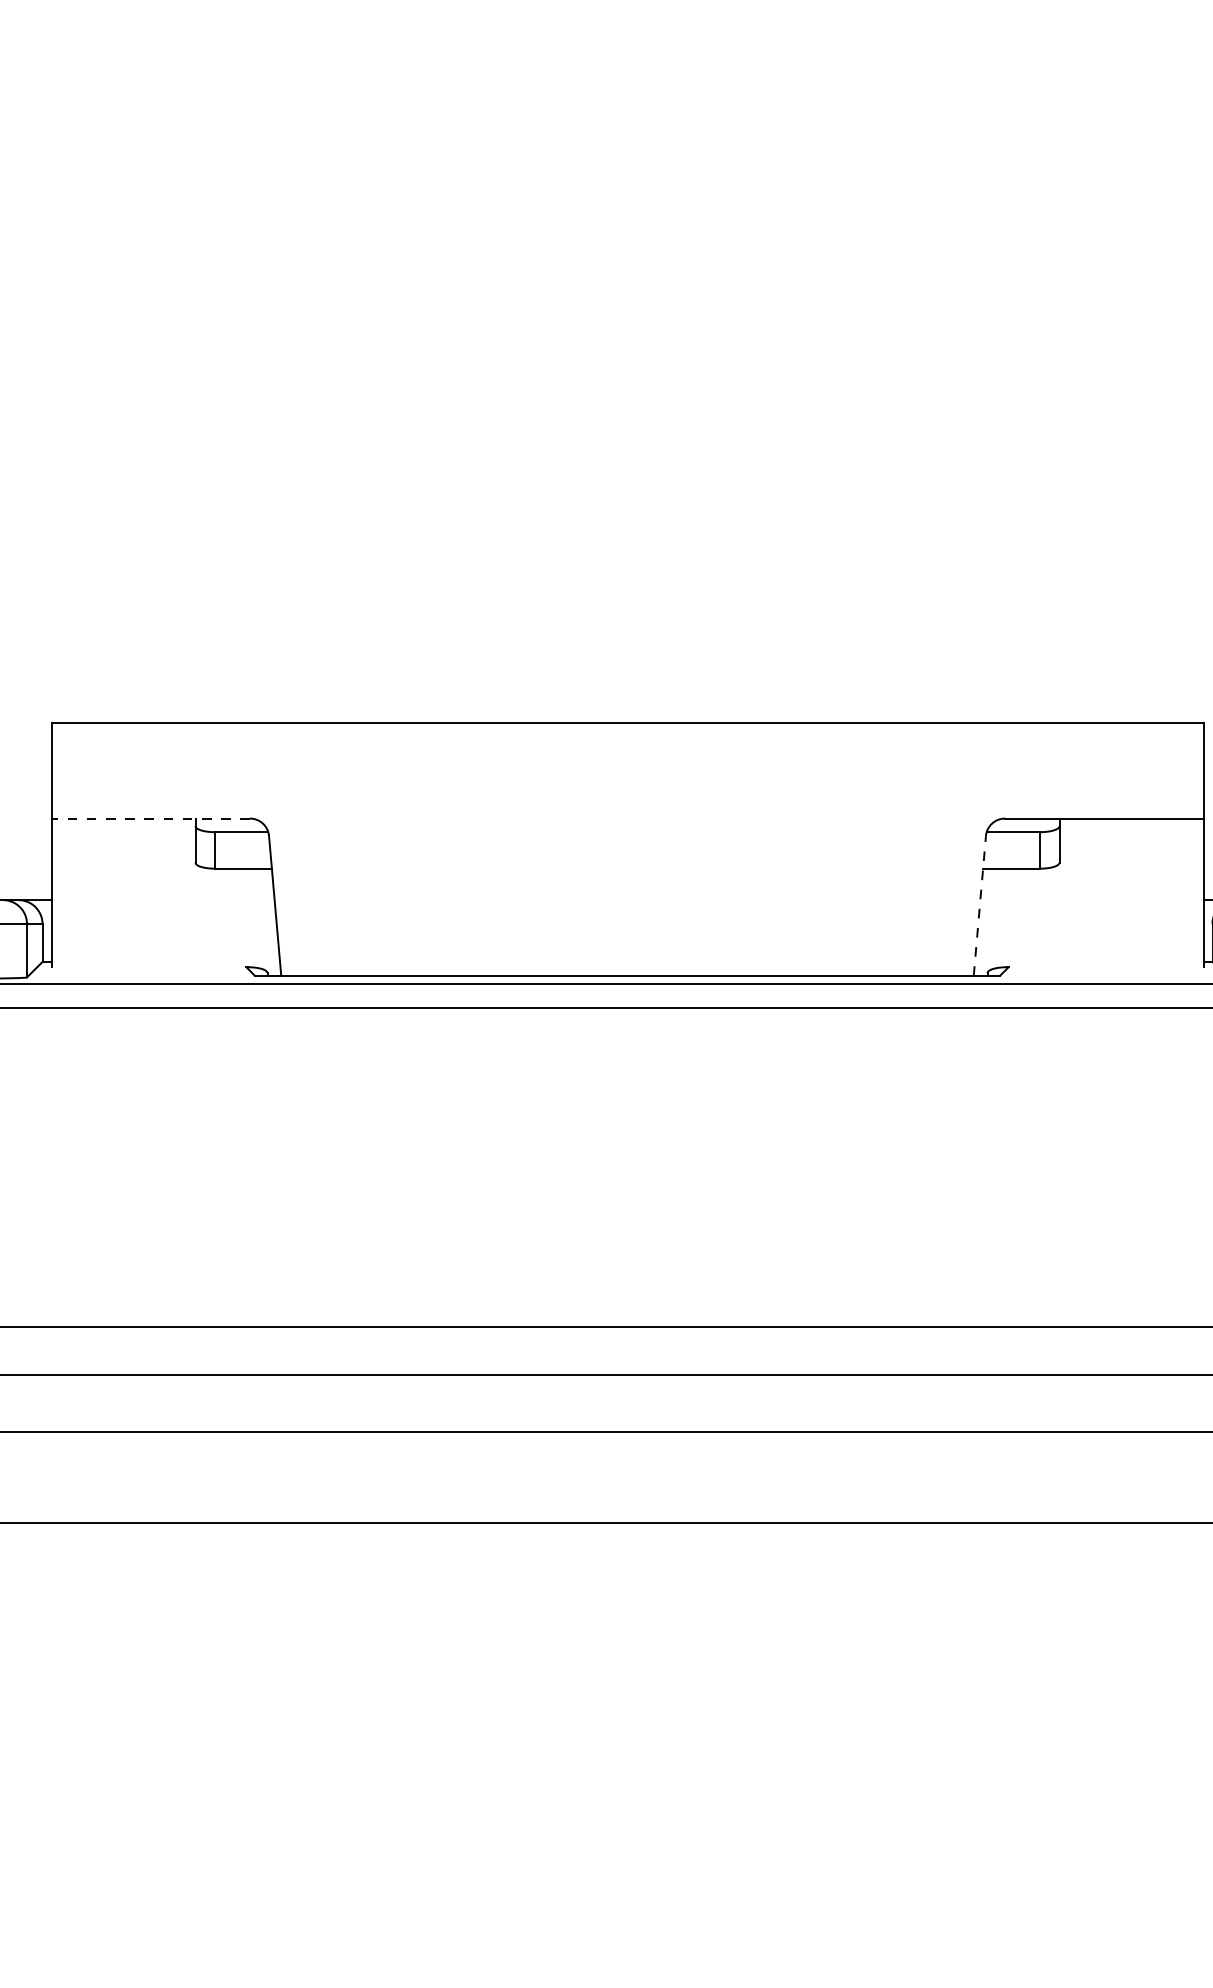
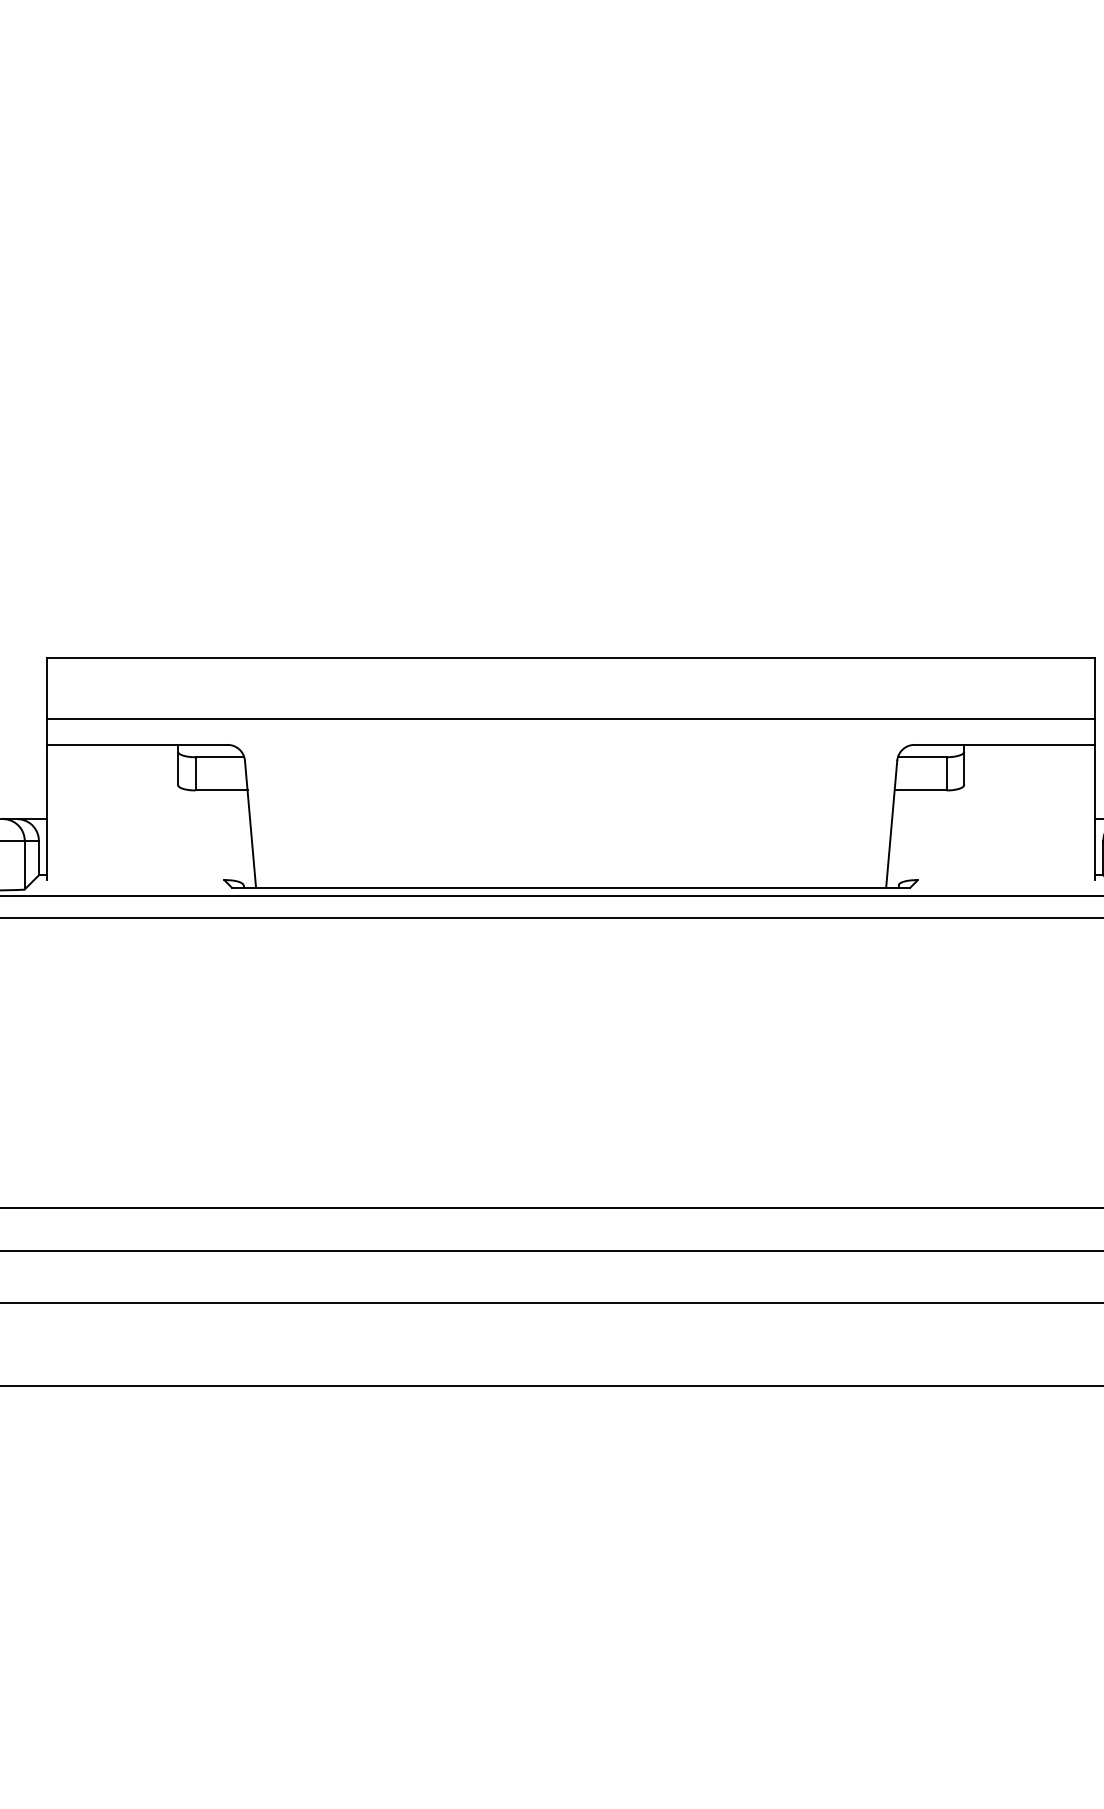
line: (627, 789) -> (571, 718), added
line: (149, 818) -> (136, 744), dashed -> solid
line: (979, 906) -> (891, 824), dashed -> solid

